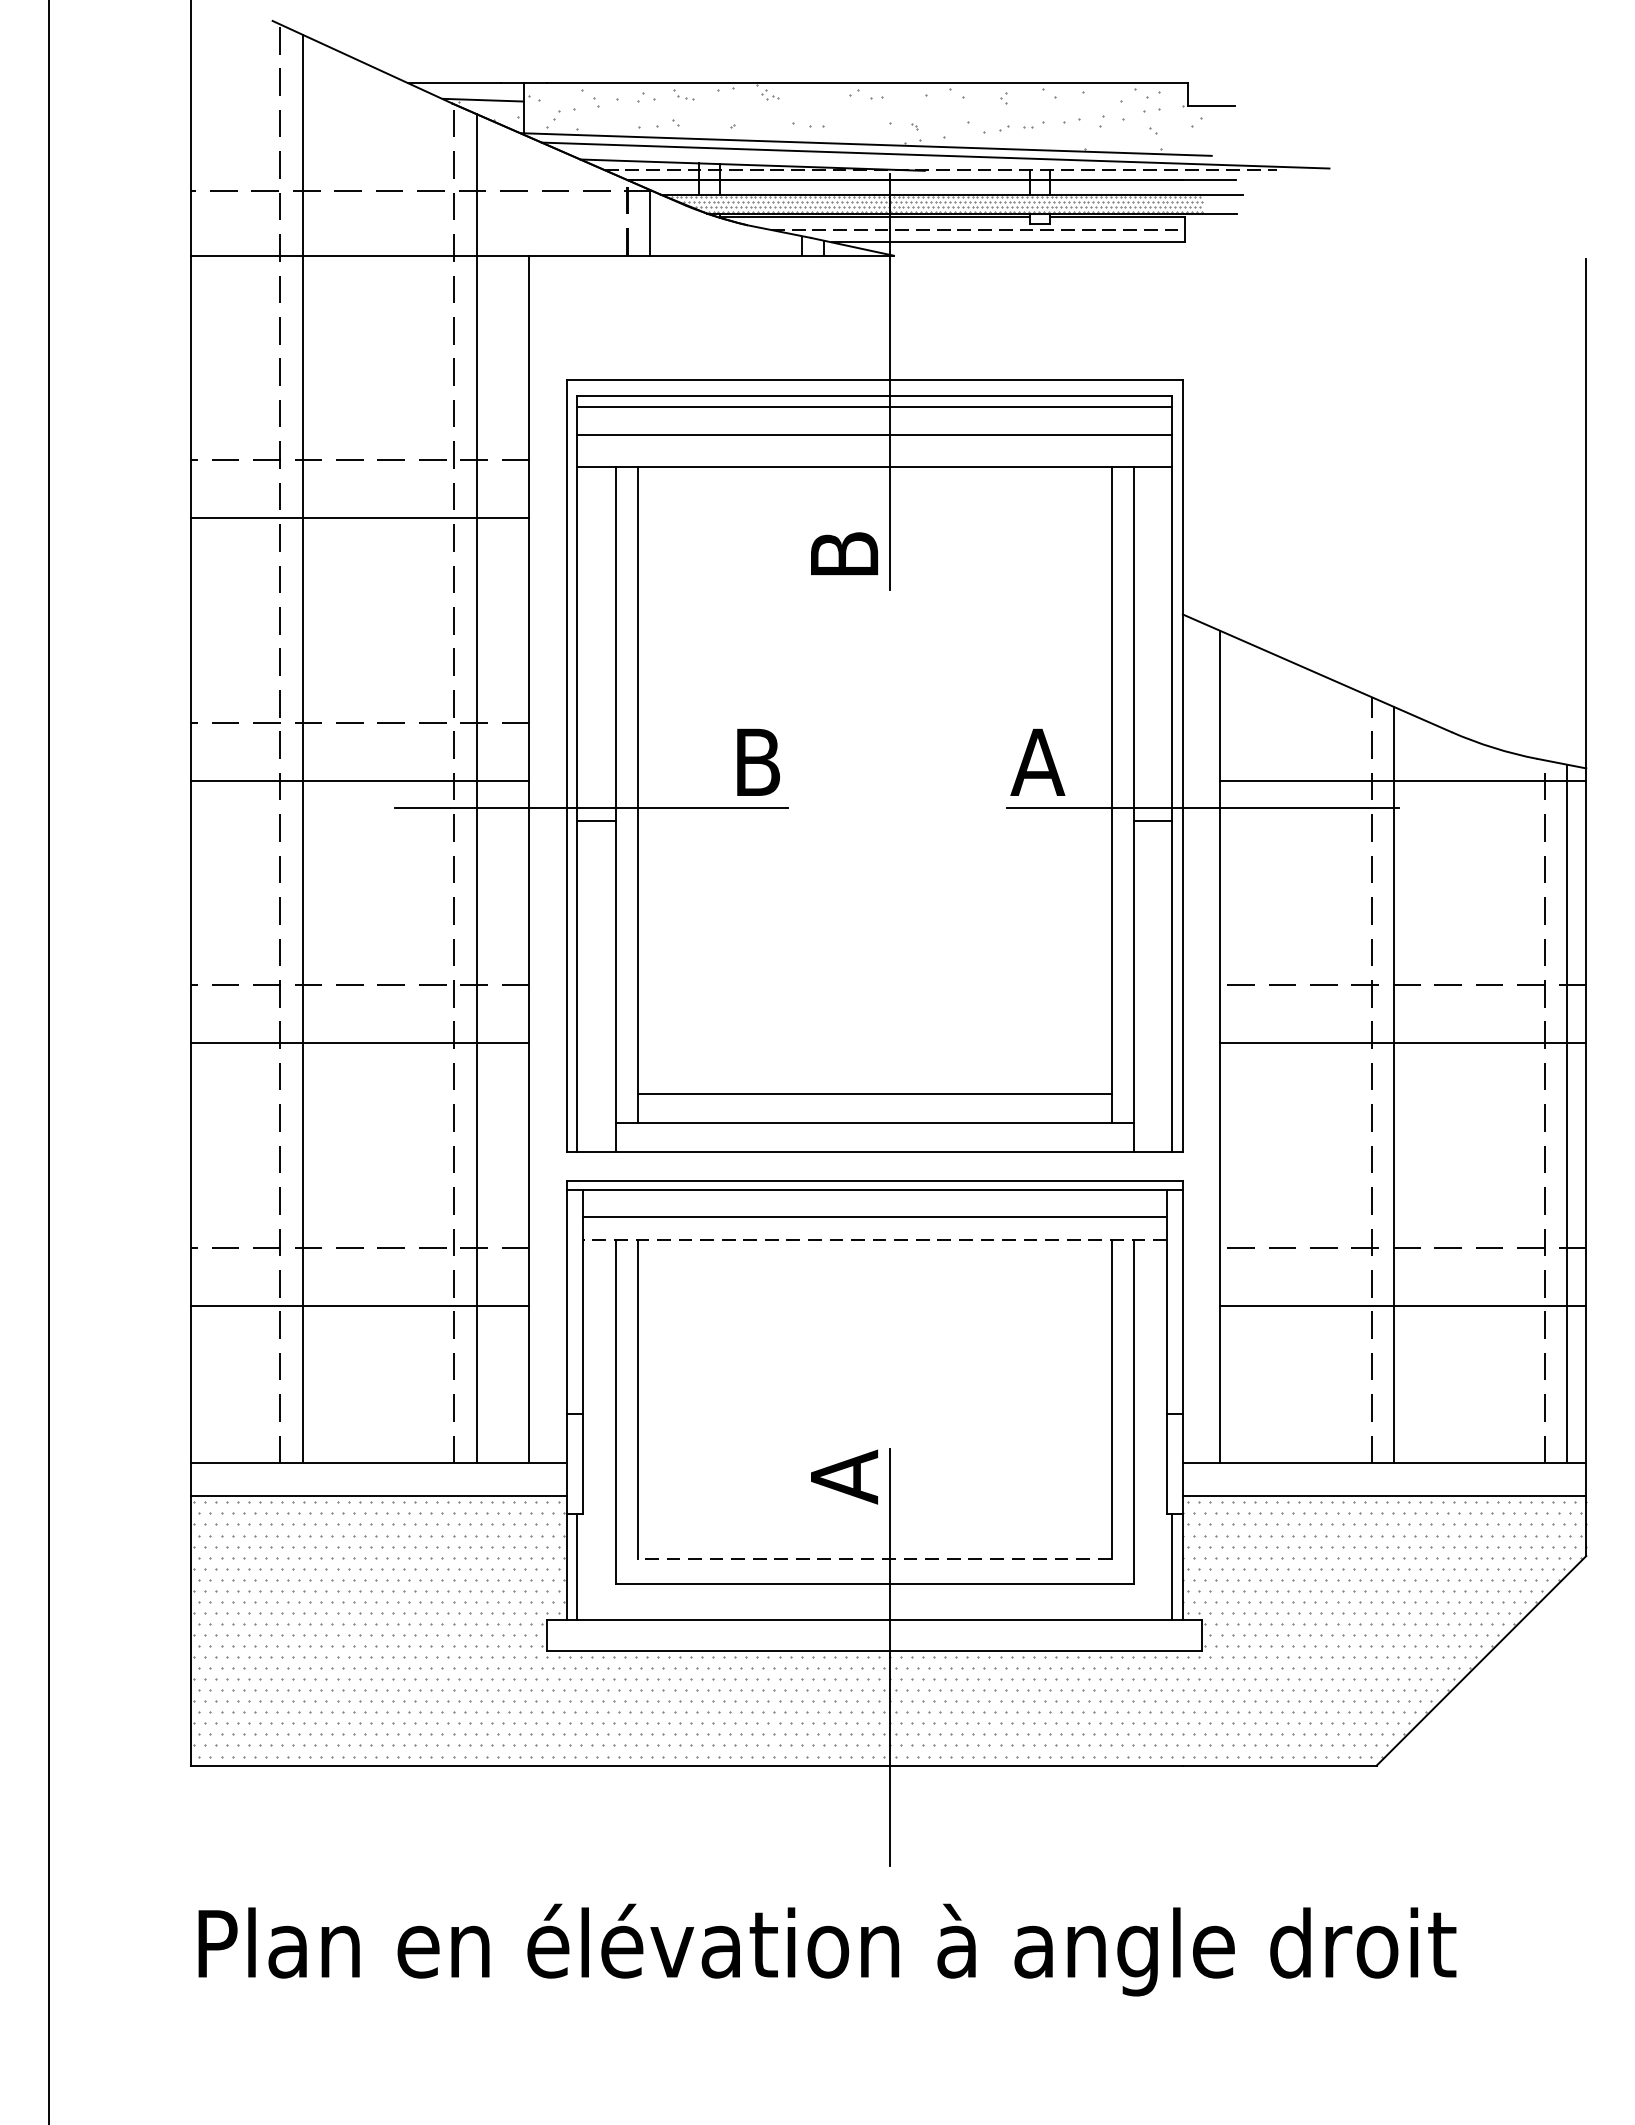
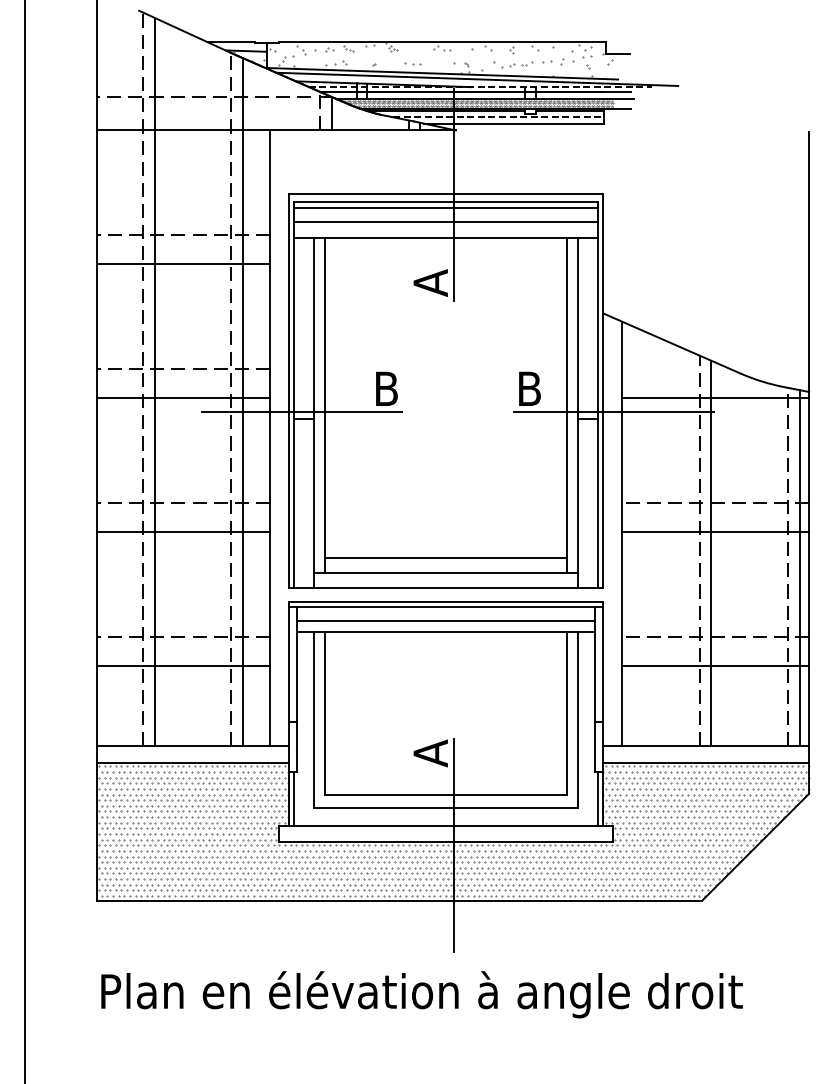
text: (843, 553) -> (430, 282), B -> A
text: (1038, 761) -> (529, 388), A -> B
line: (875, 1239) -> (446, 632), dashed -> solid
line: (875, 1559) -> (446, 795), dashed -> solid

